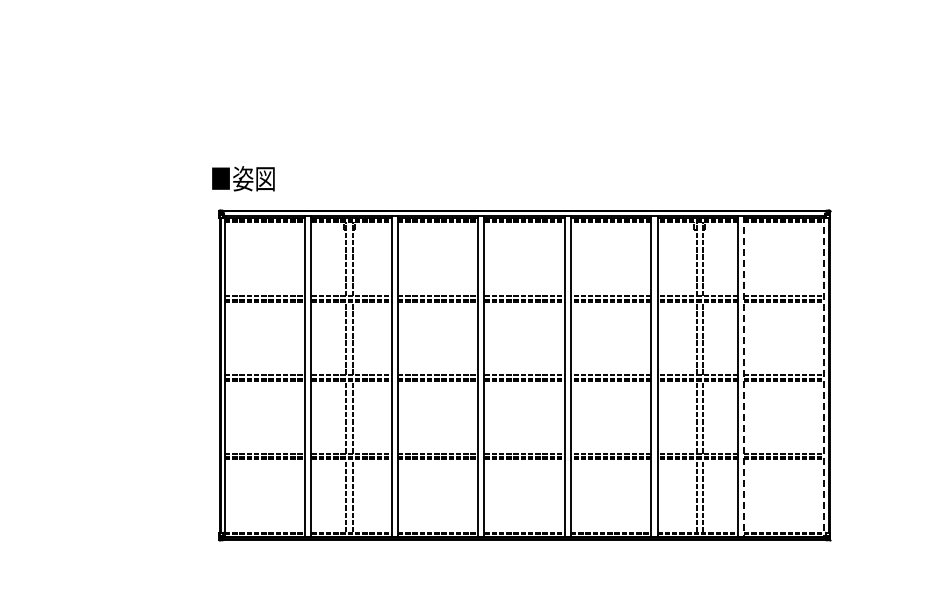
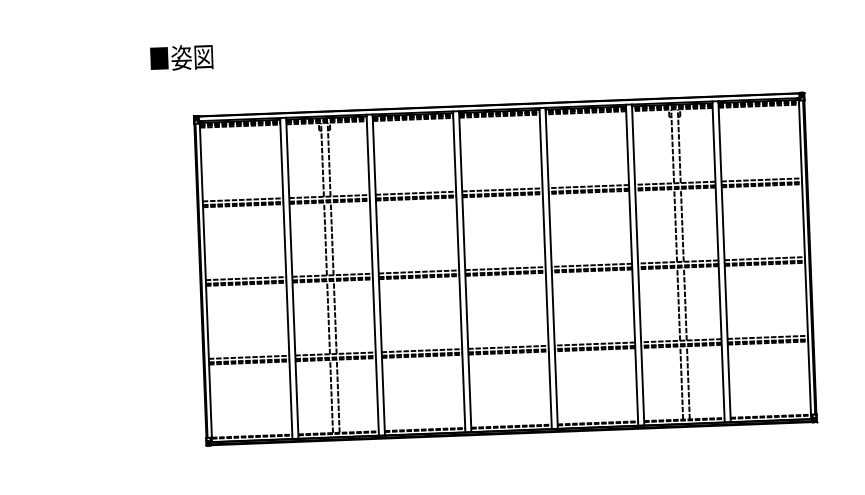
text: (243, 178) -> (181, 57), moved
line: (744, 376) -> (725, 261), dashed -> solid
line: (824, 377) -> (805, 259), dashed -> solid

